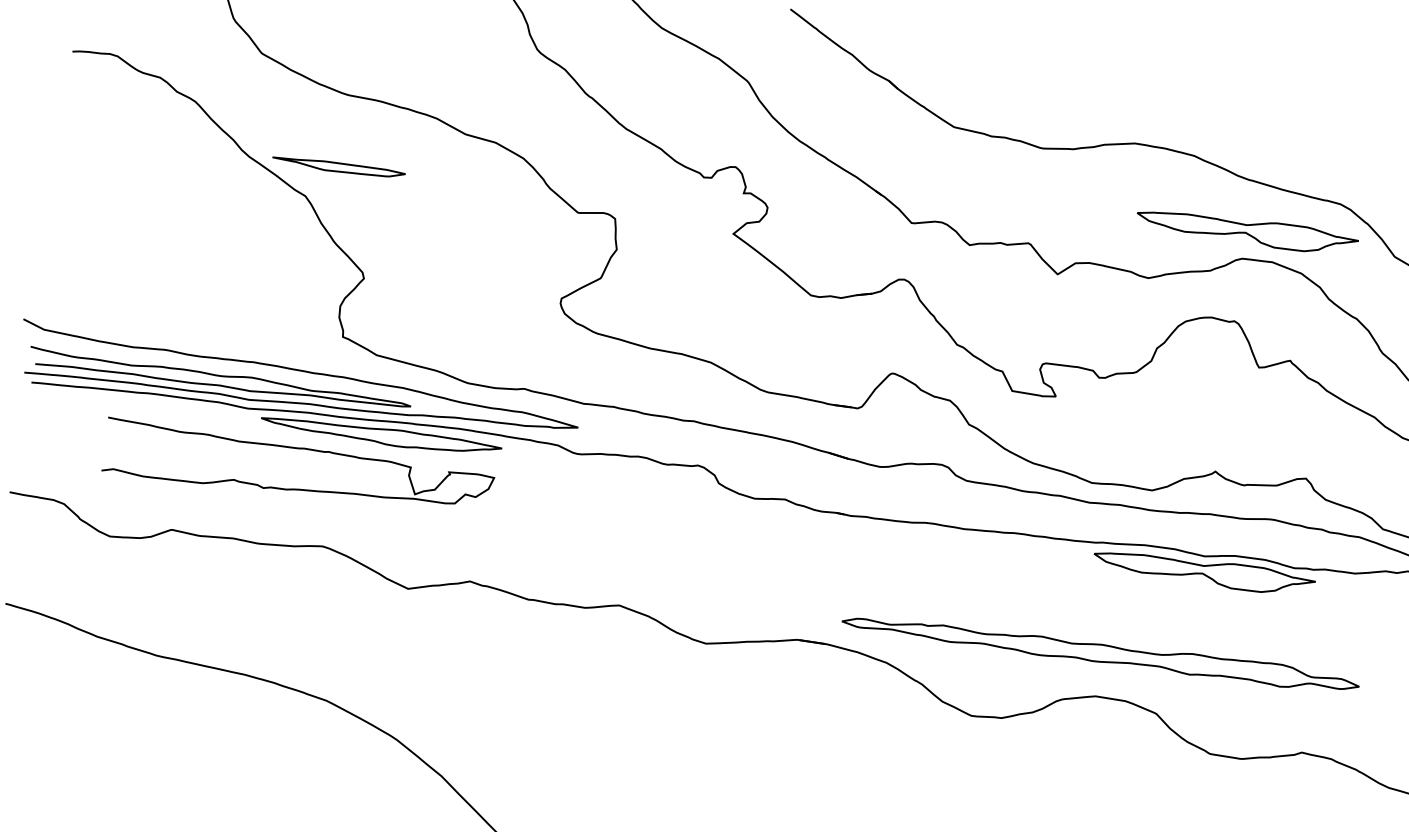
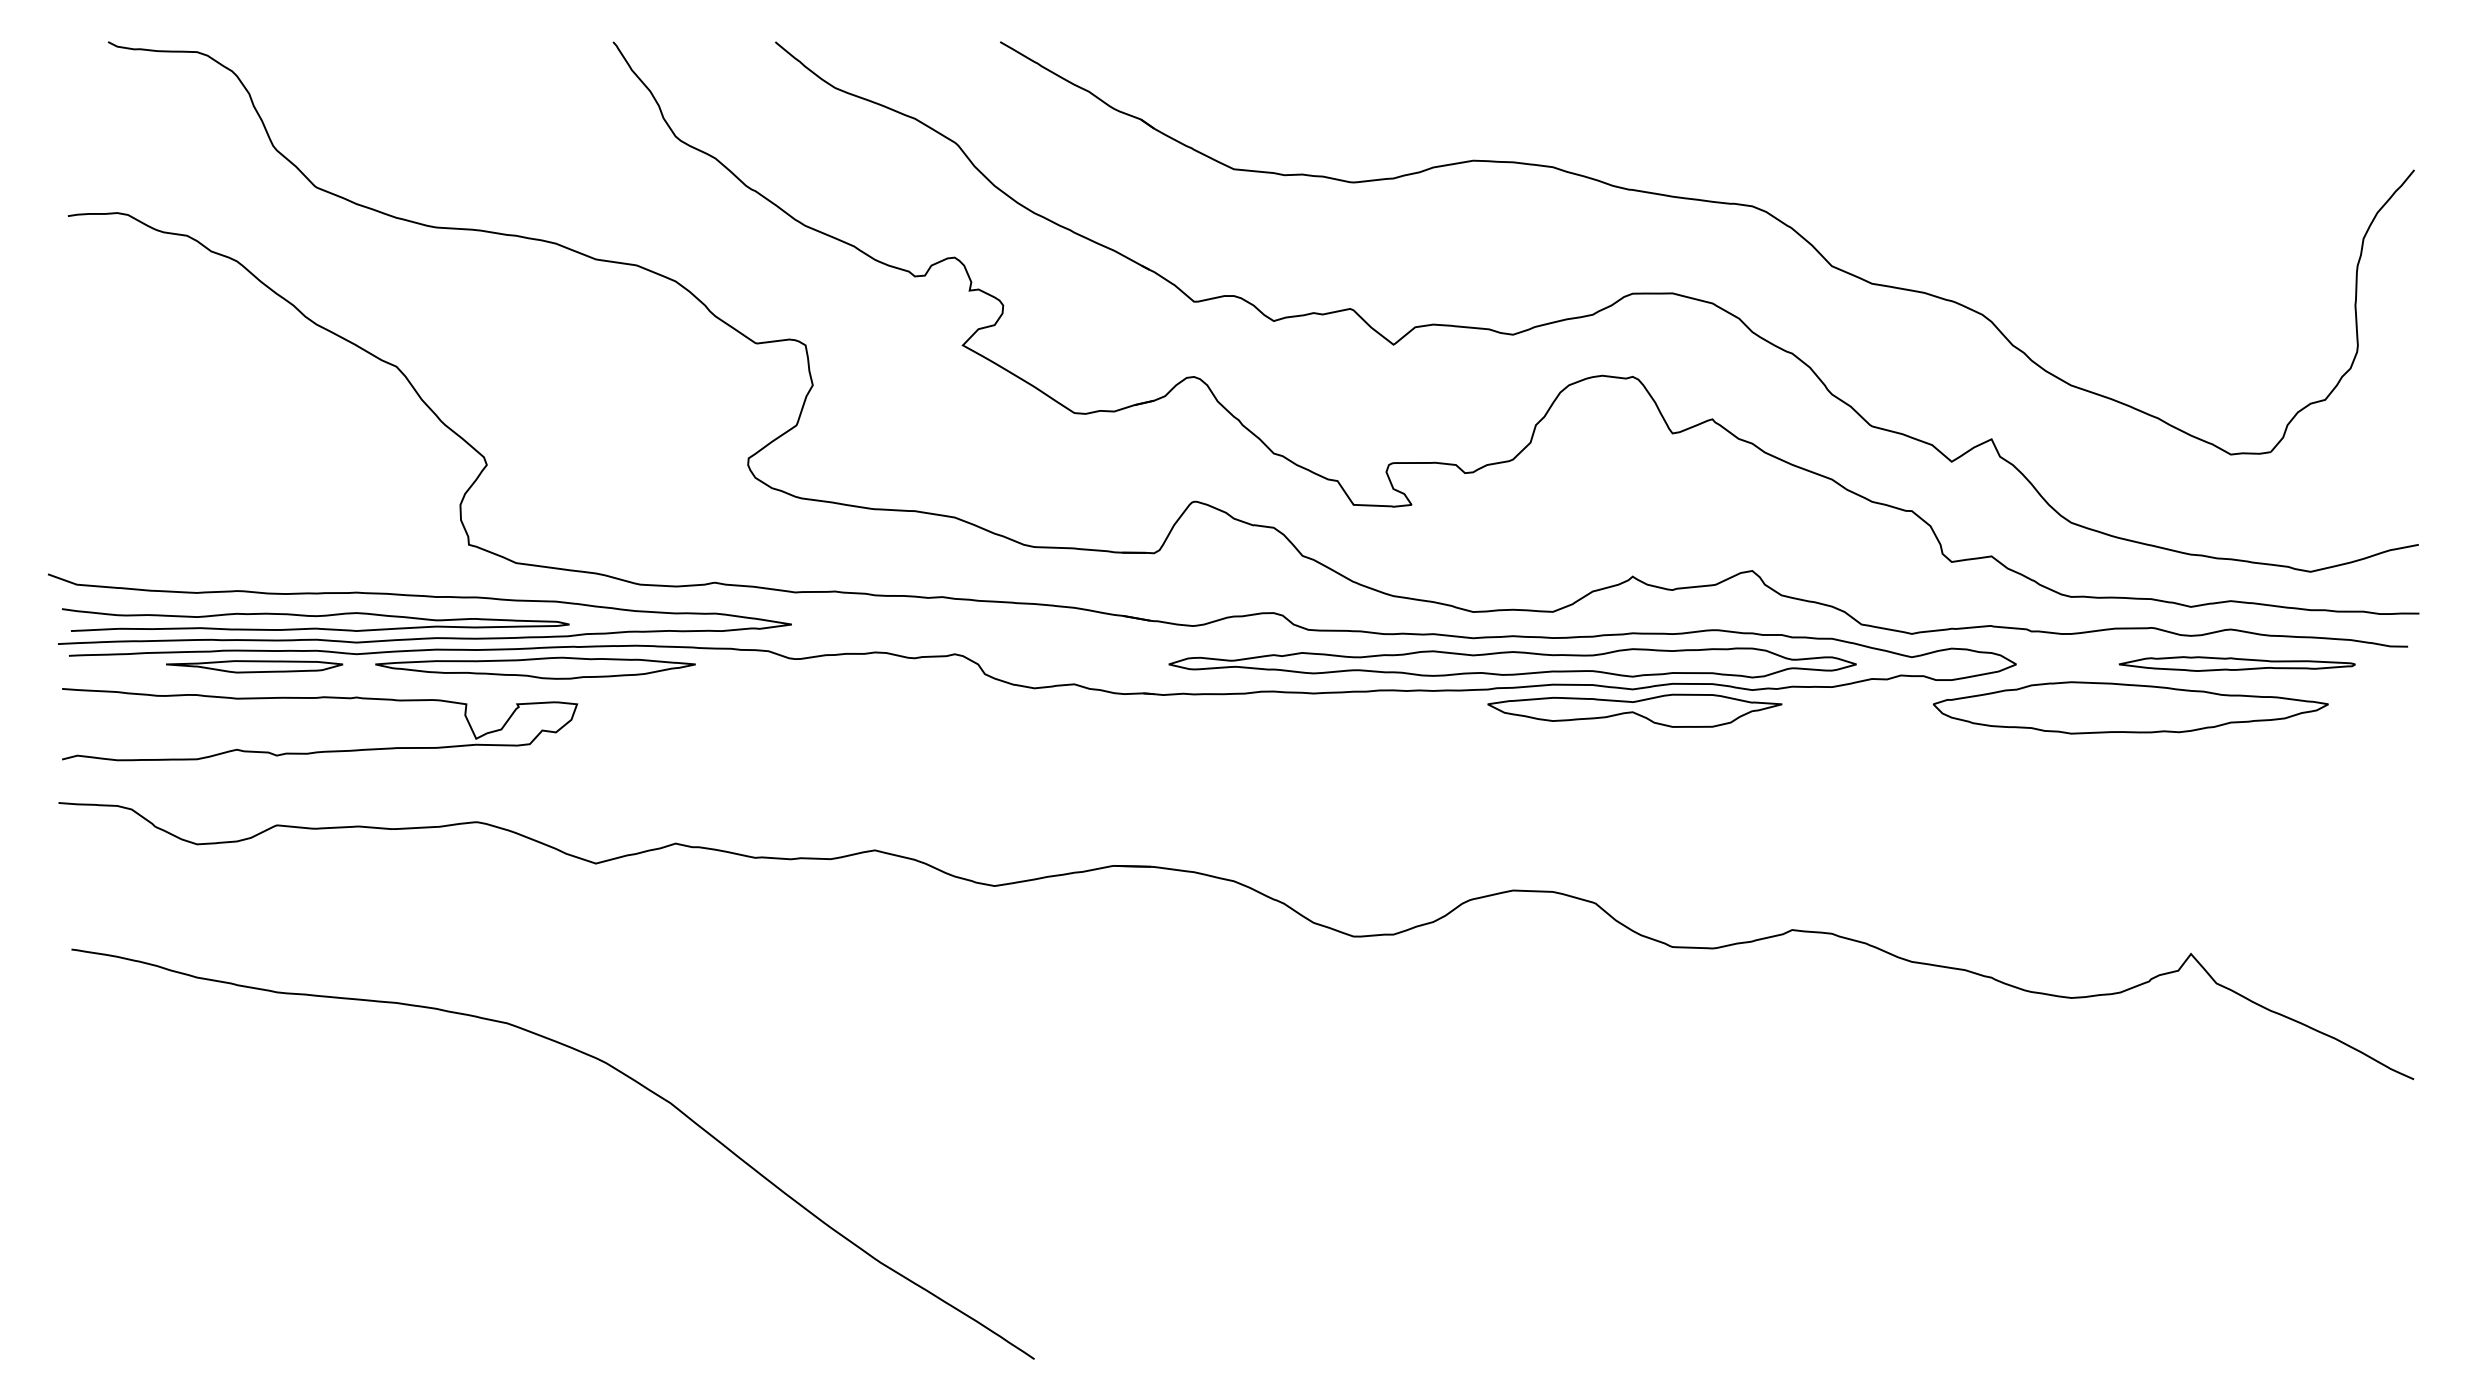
part: (338, 167) -> (254, 666), moved
part: (1247, 231) -> (1634, 257), removed
curve: (301, 449) -> (320, 698), moved
part: (1100, 652) -> (1512, 662), moved

